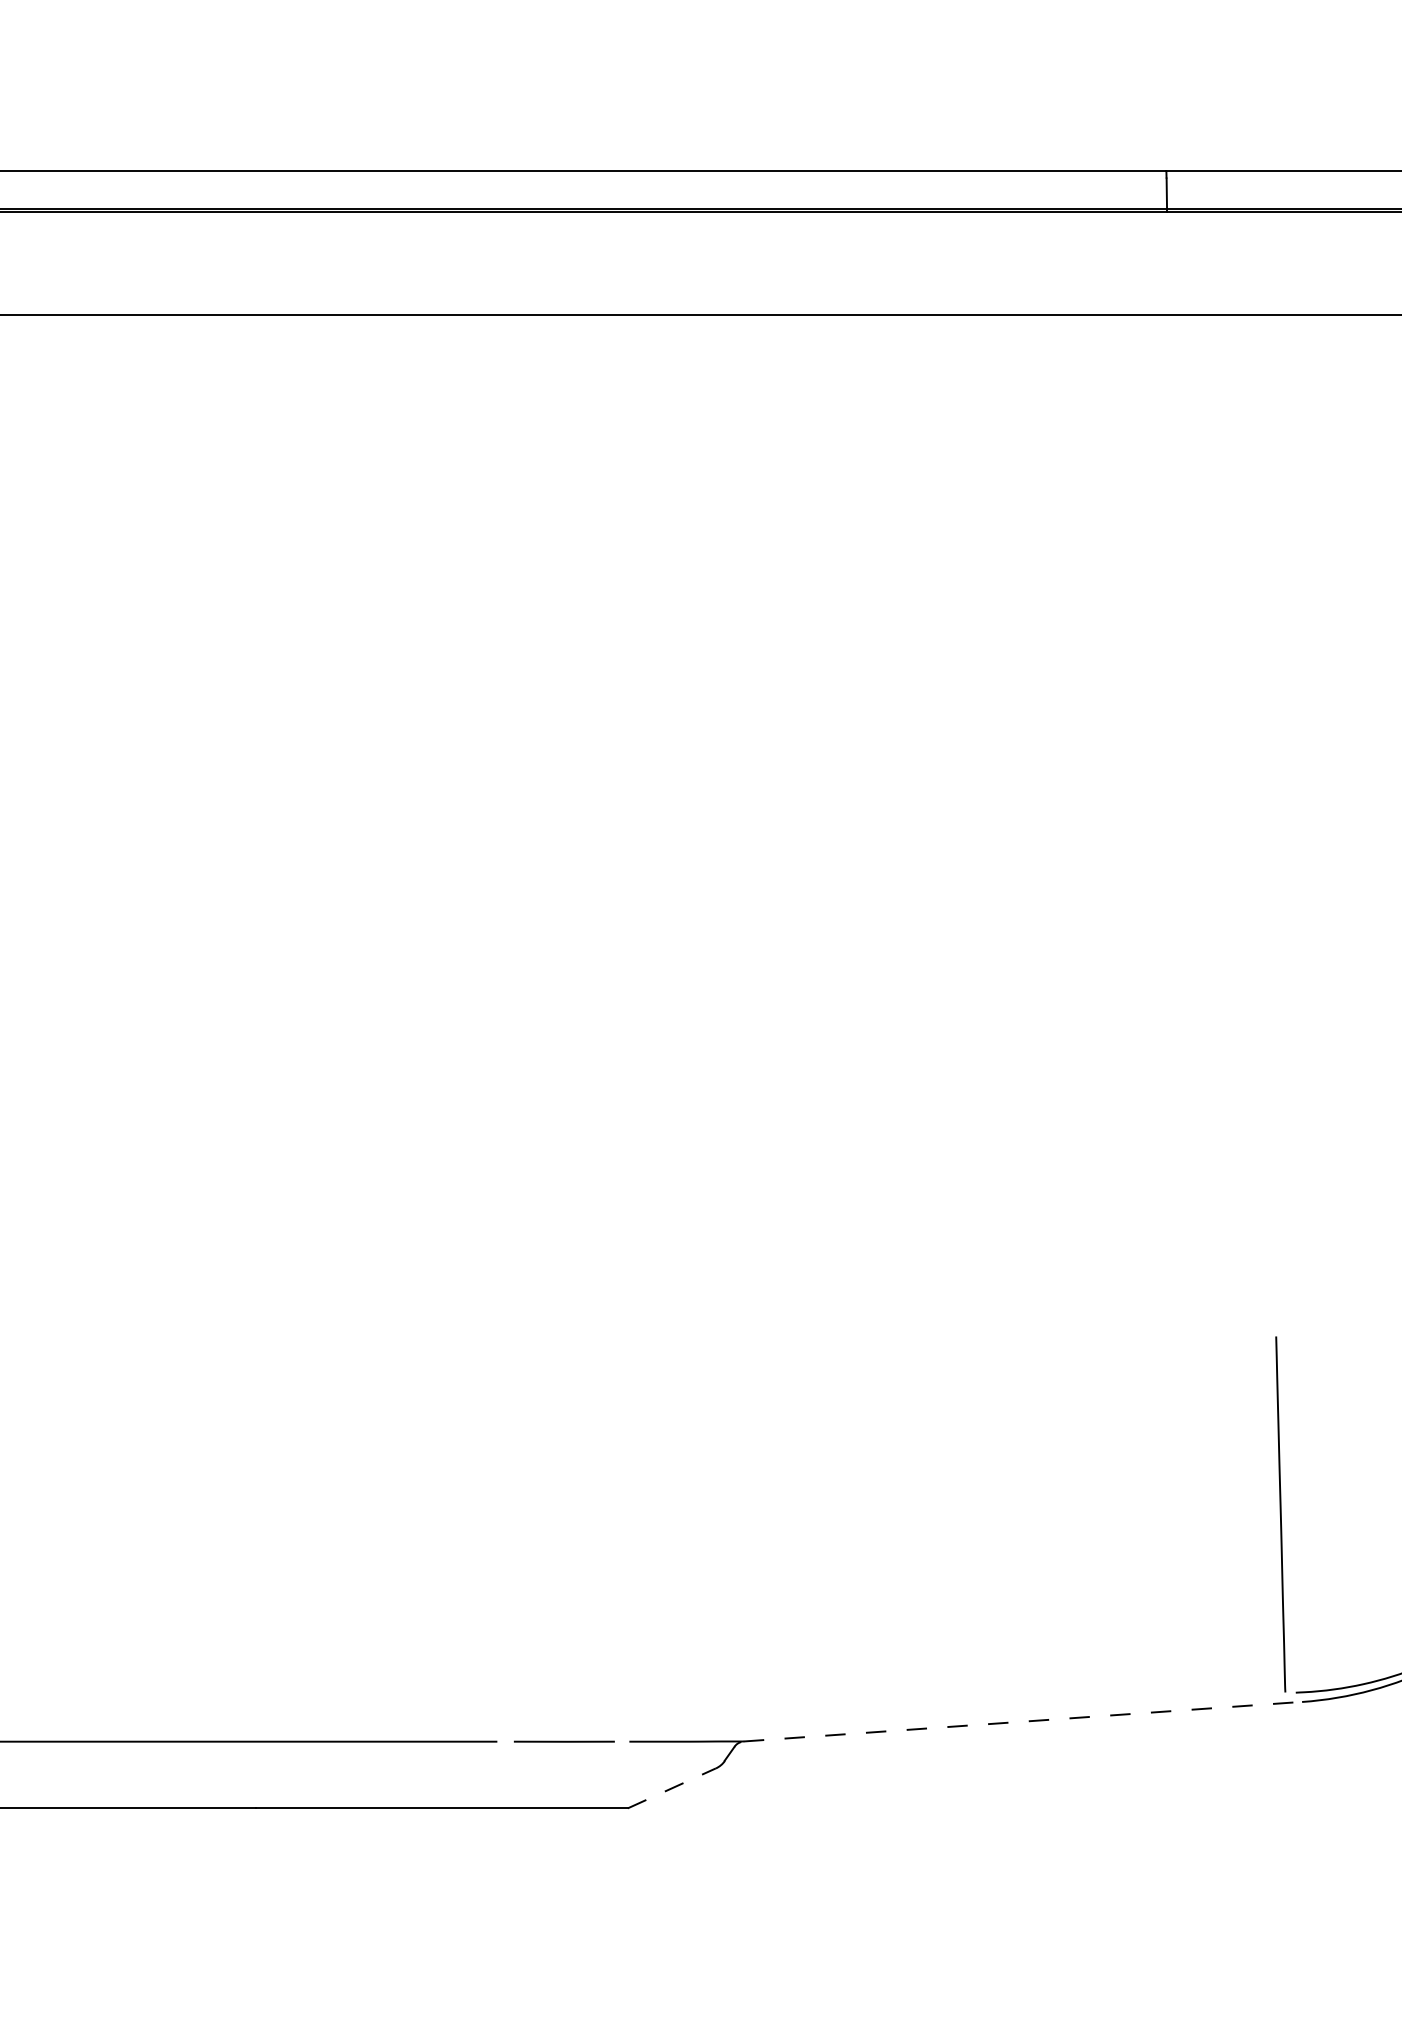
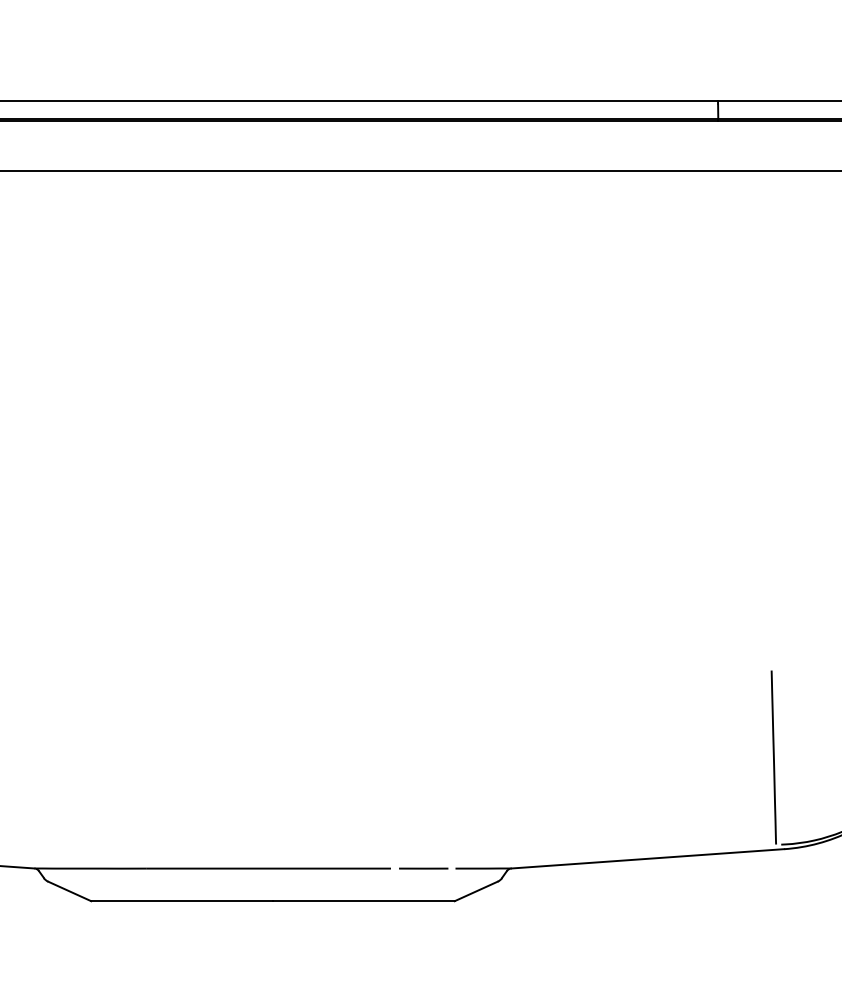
line: (1022, 1721) -> (647, 858), dashed -> solid
line: (672, 1788) -> (476, 891), dashed -> solid

